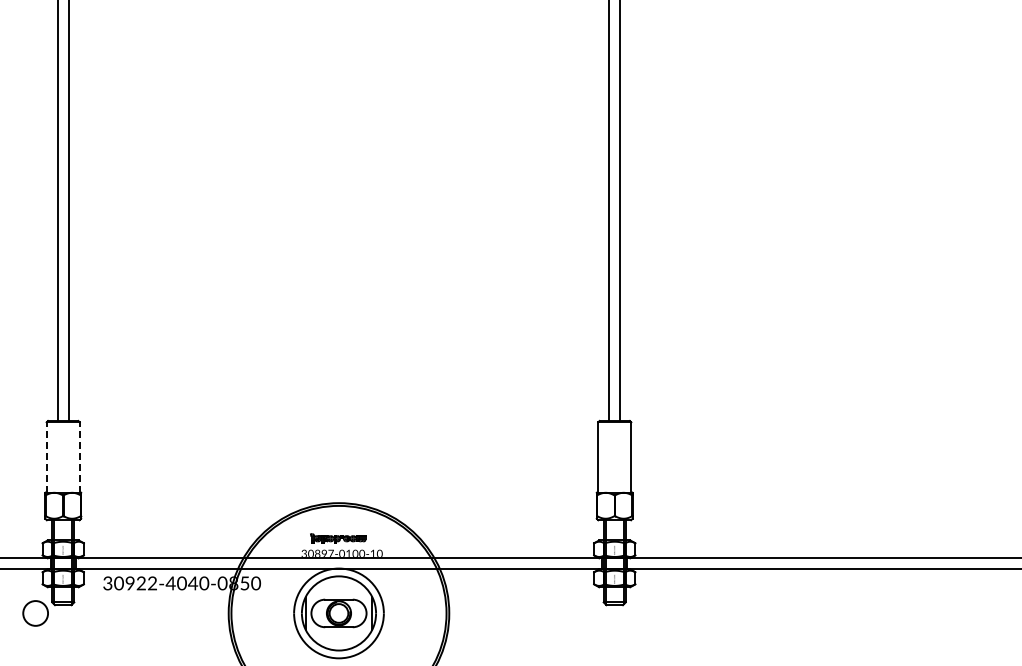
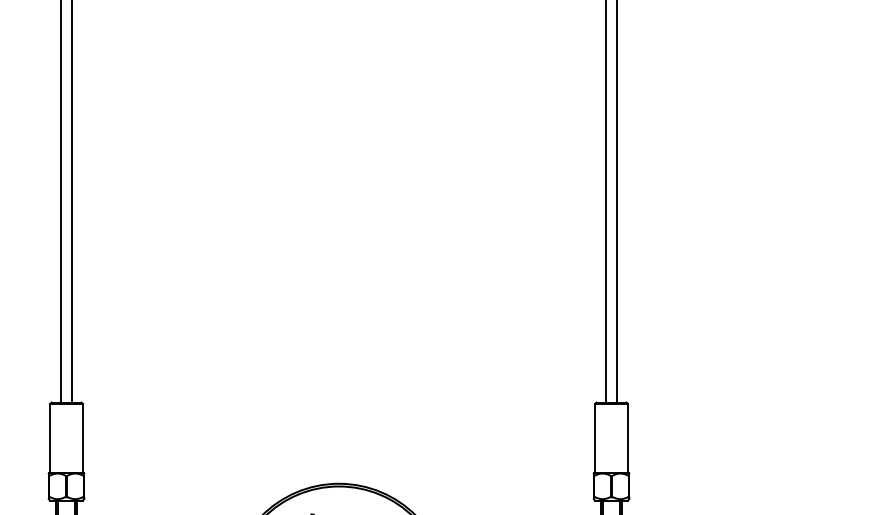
line: (46, 457) -> (49, 438), dashed -> solid
line: (79, 457) -> (82, 438), dashed -> solid

